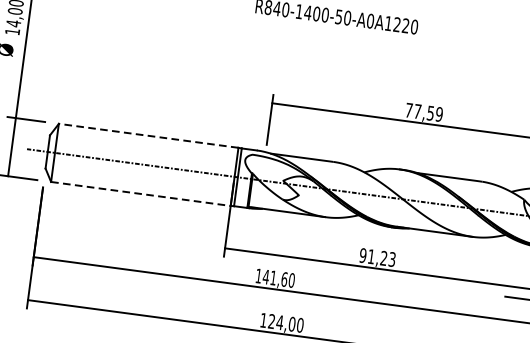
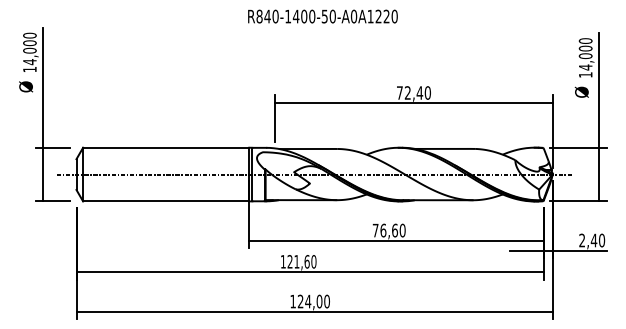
text: (428, 112) -> (417, 92), 77,59 -> 72,40
line: (147, 135) -> (165, 147), dashed -> solid
line: (141, 194) -> (166, 201), dashed -> solid
text: (376, 257) -> (388, 230), 91,23 -> 76,60
text: (265, 276) -> (289, 261), 141,60 -> 121,60

